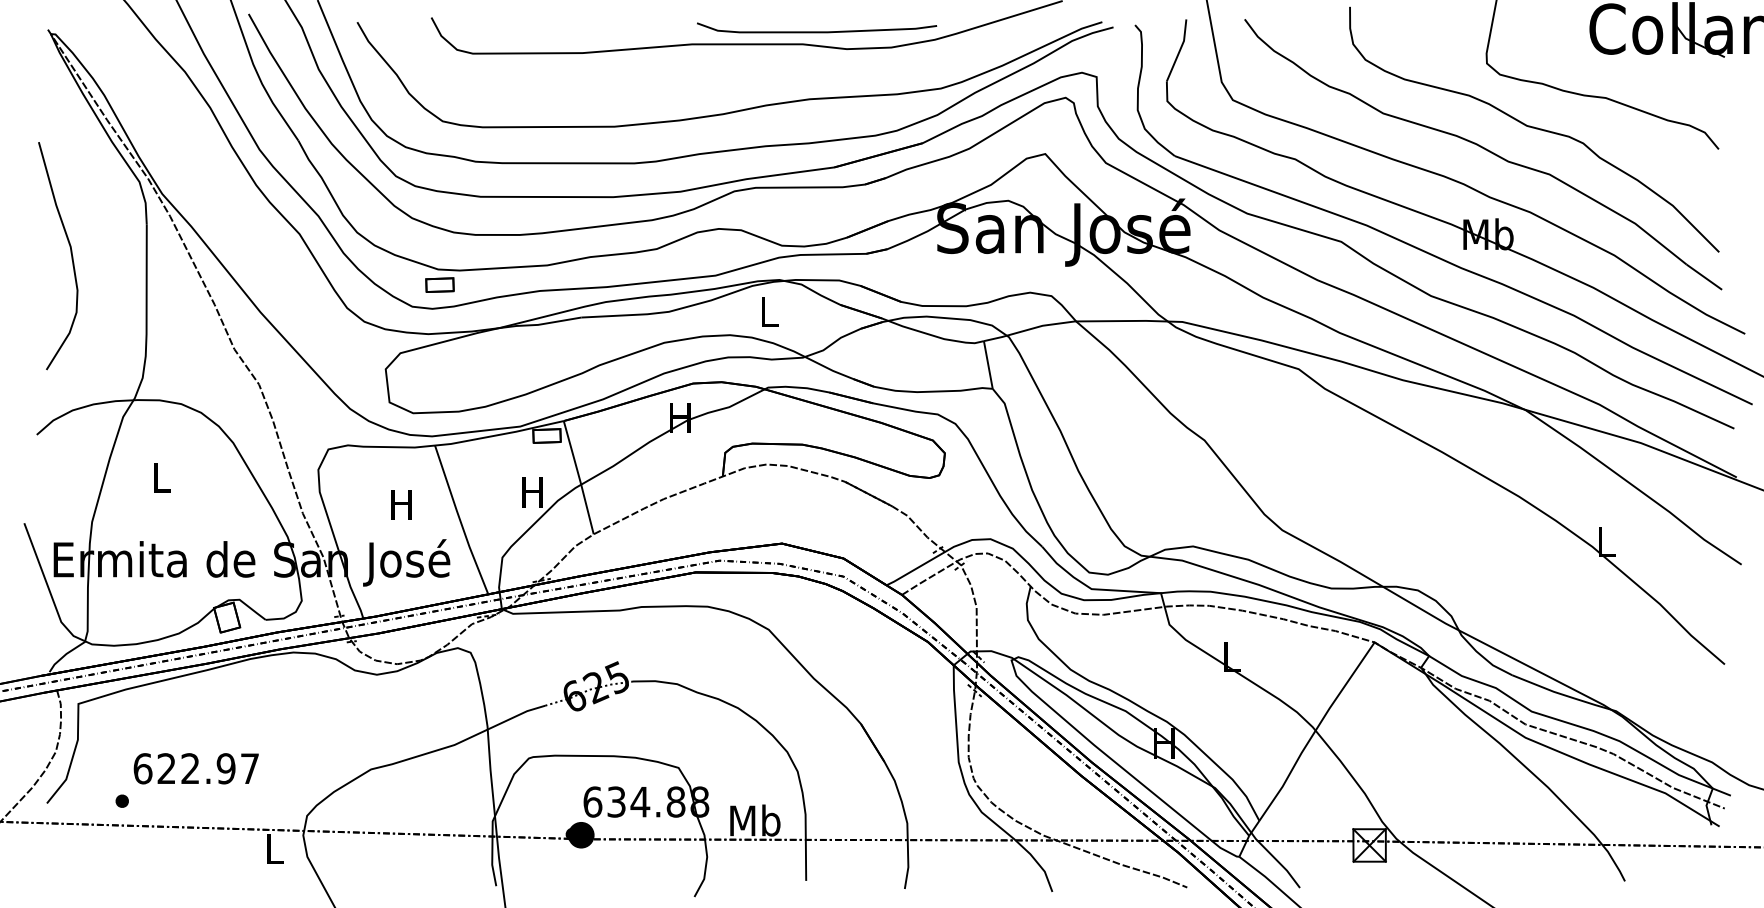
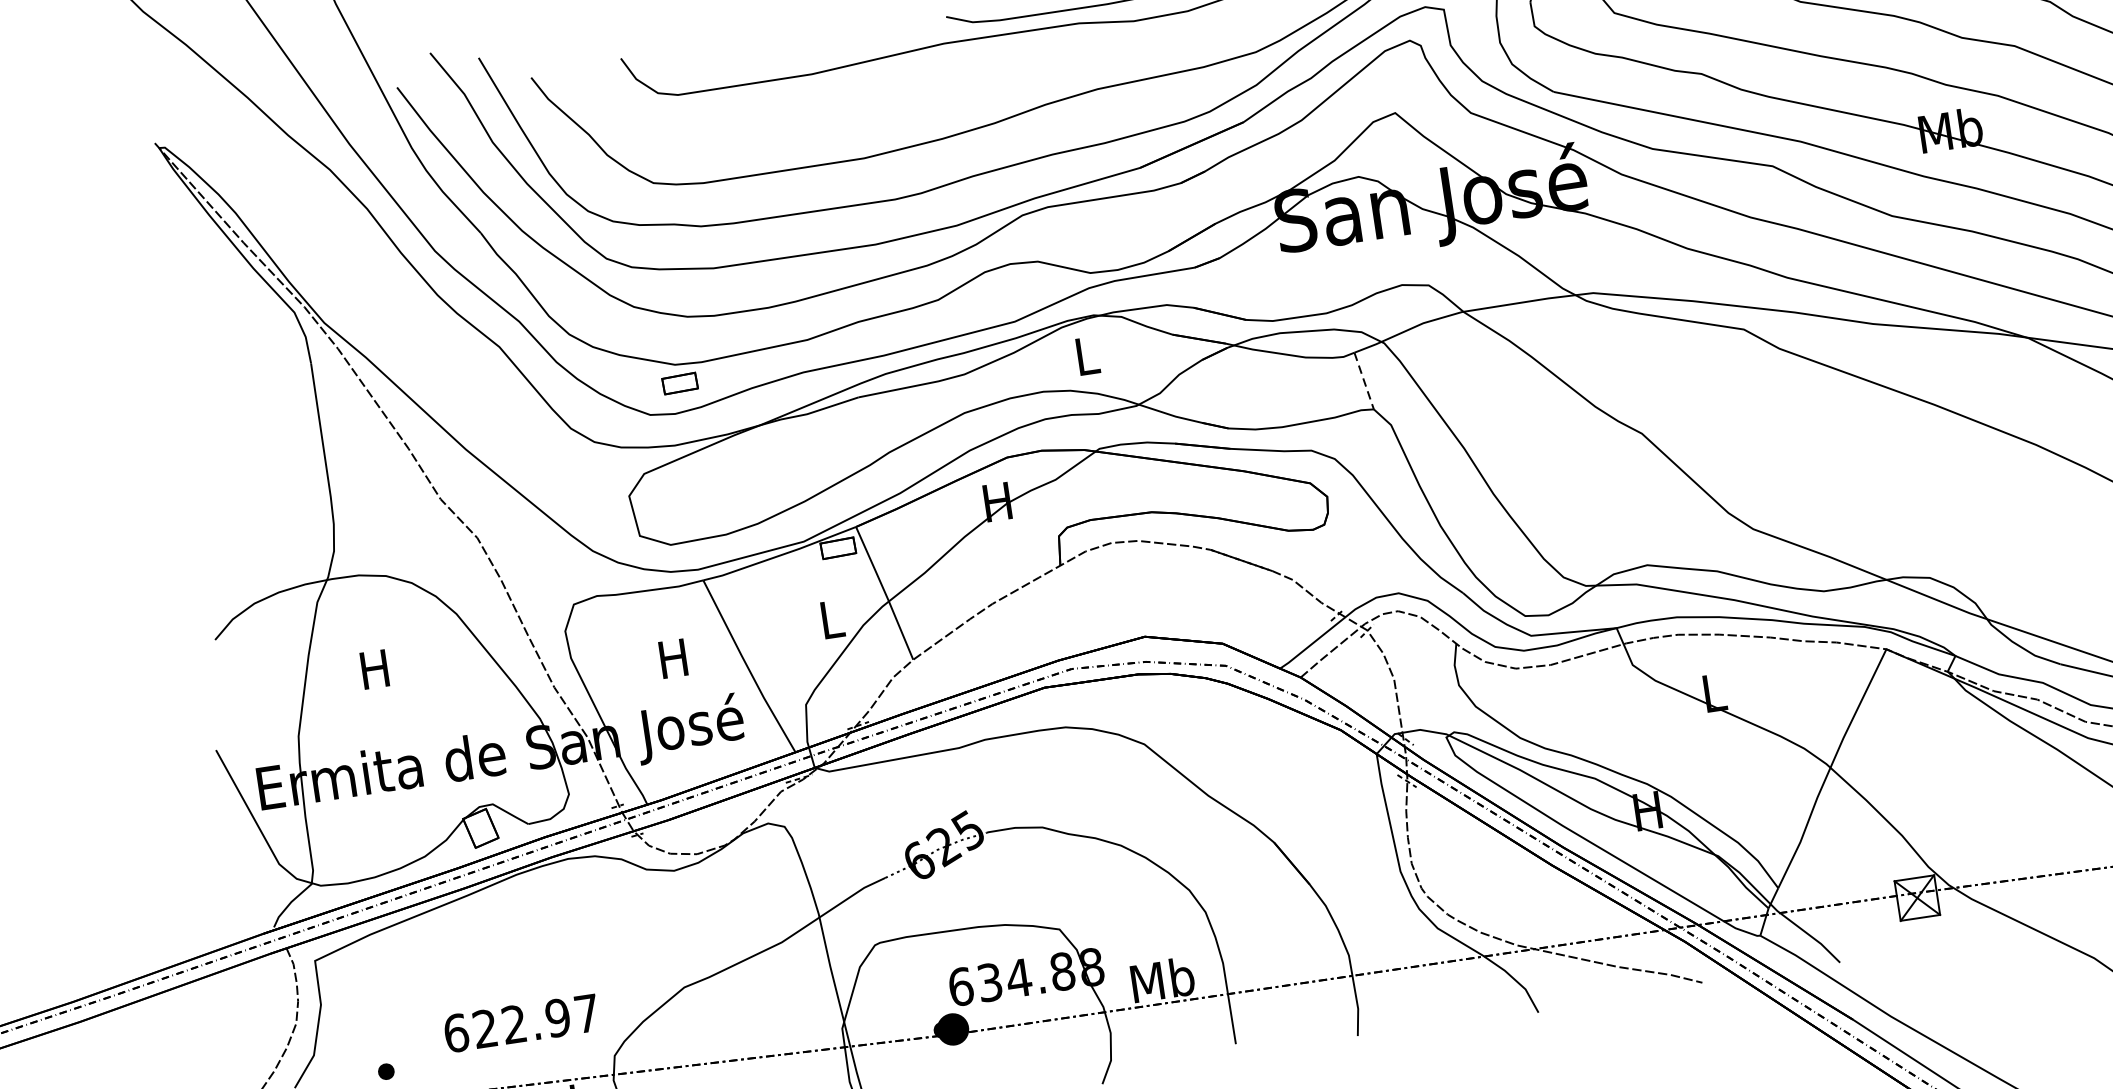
curve: (70, 253) -> (223, 412), removed
line: (988, 365) -> (1364, 381), solid -> dashed
text: (161, 477) -> (375, 669), L -> H
text: (532, 492) -> (830, 619), H -> L
text: (195, 768) -> (520, 1023), moved

